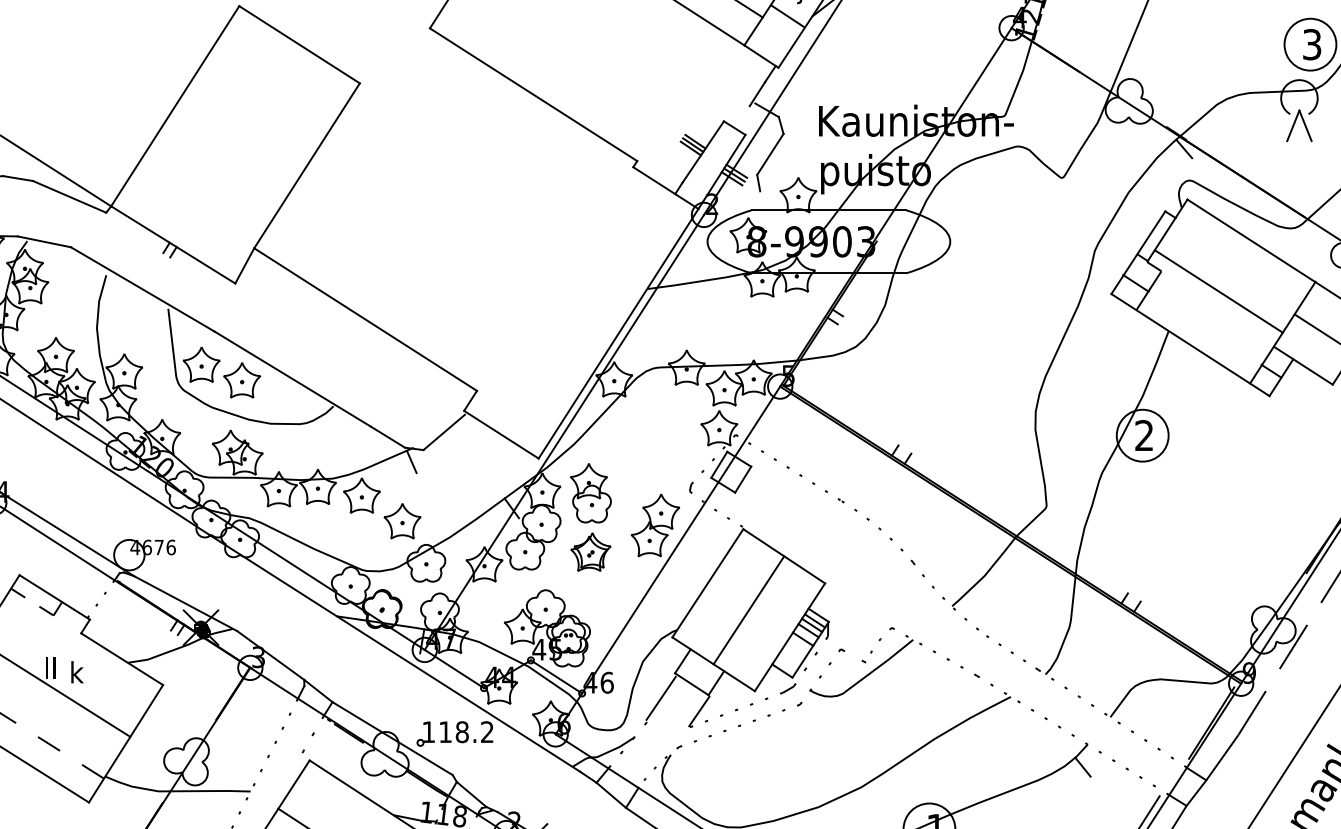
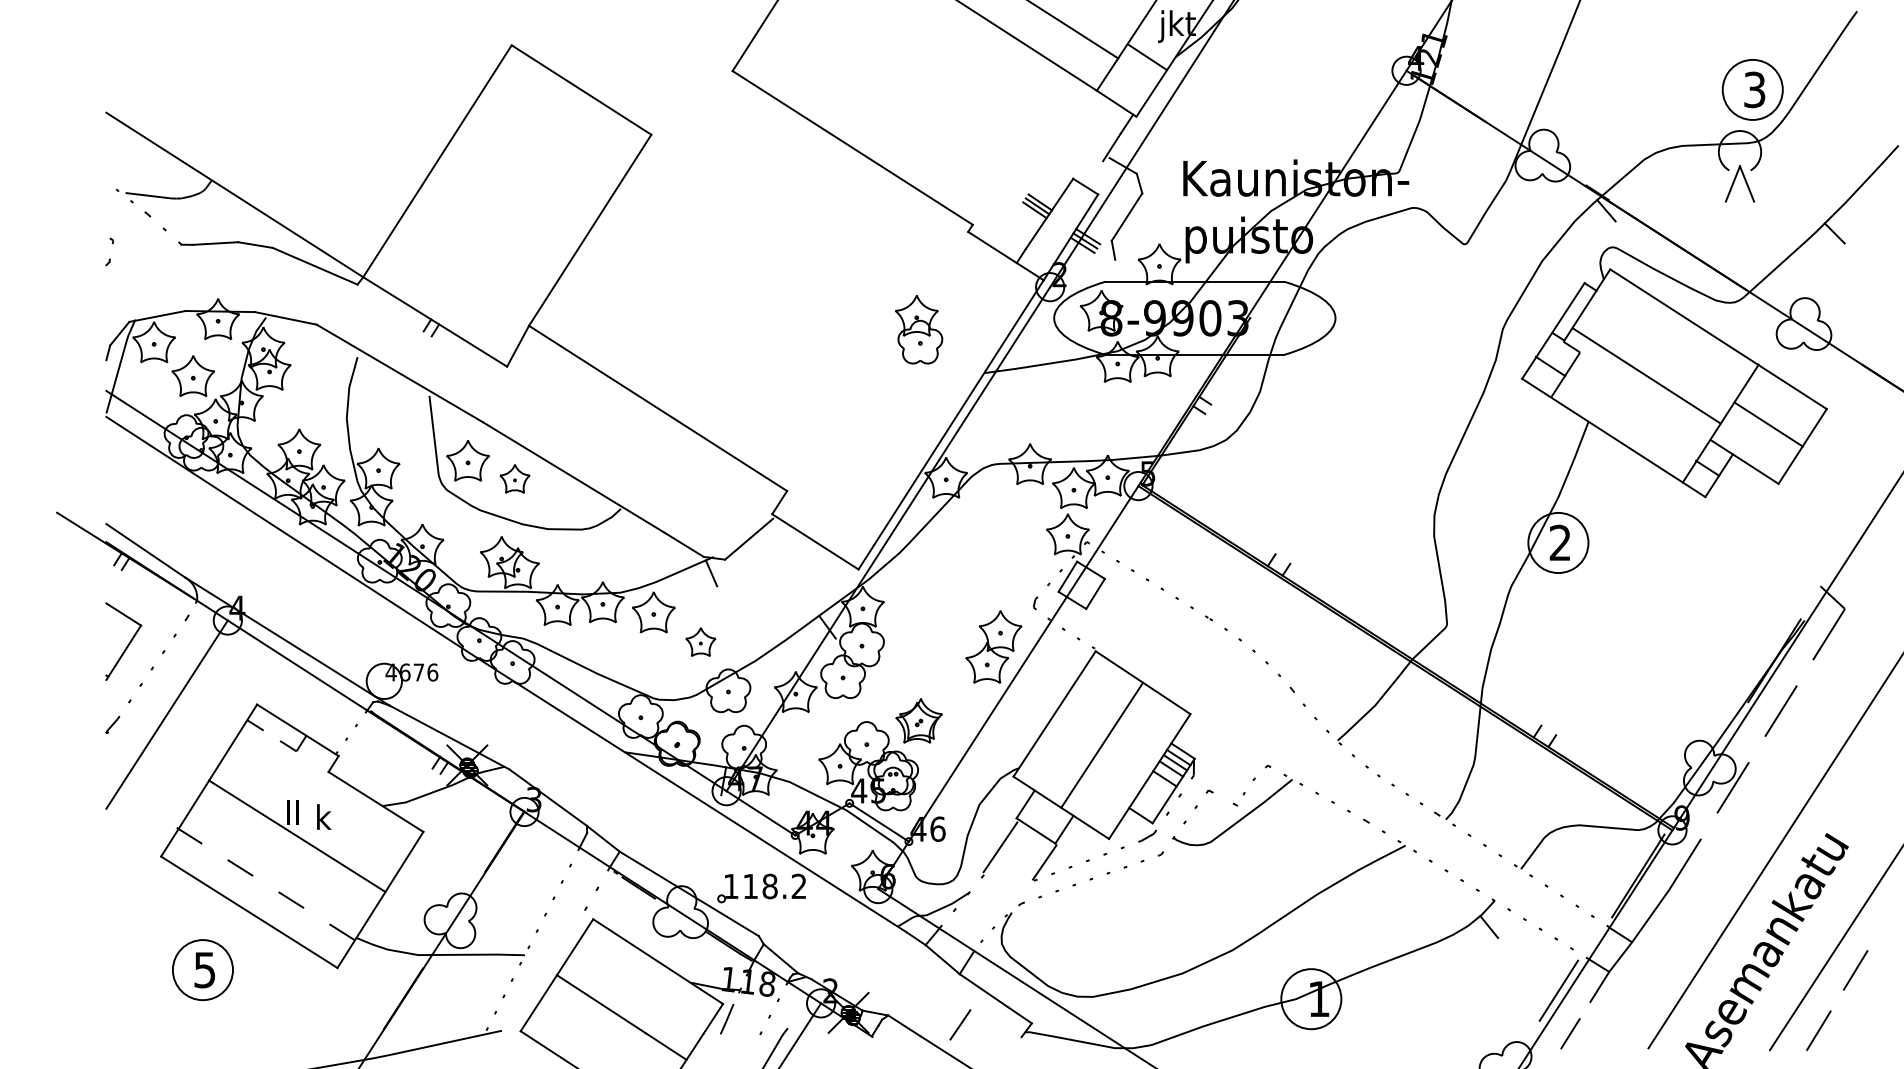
part: (241, 380) -> (514, 478), size x0.7
part: (591, 493) -> (919, 329), moved
part: (402, 520) -> (700, 641), size x0.7
part: (590, 551) -> (918, 720), moved

